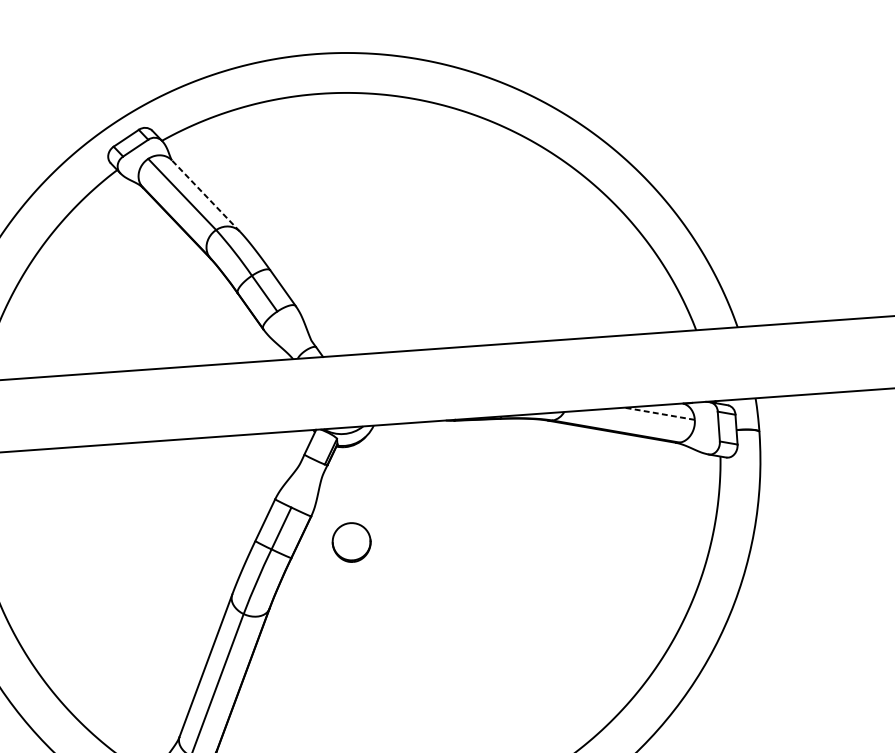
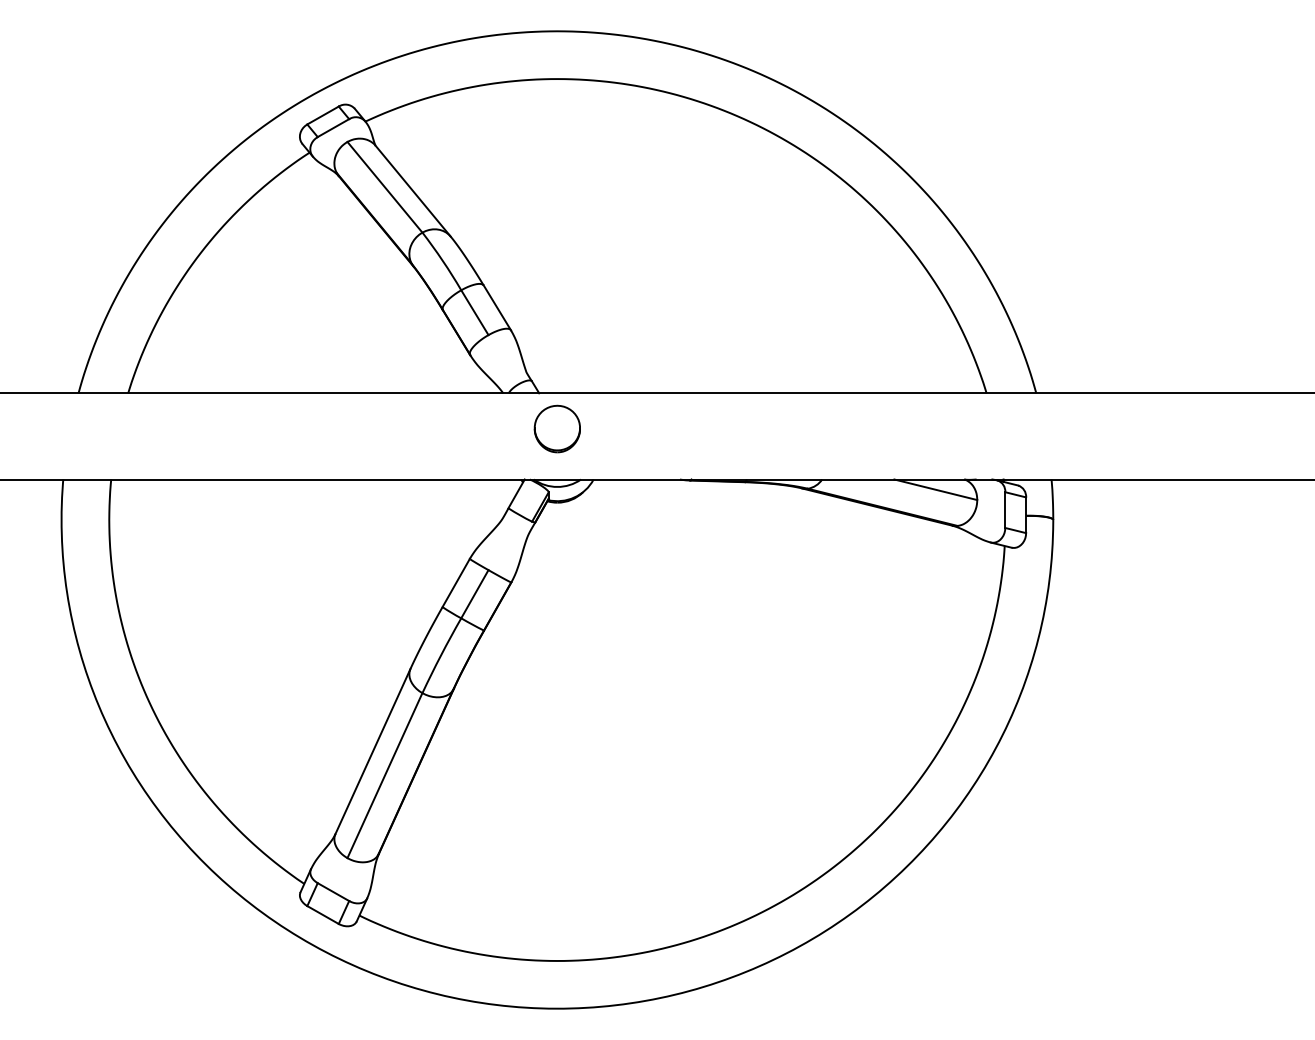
line: (206, 196) -> (413, 191), dashed -> solid
line: (659, 413) -> (935, 489), dashed -> solid
part: (350, 542) -> (556, 428), moved

